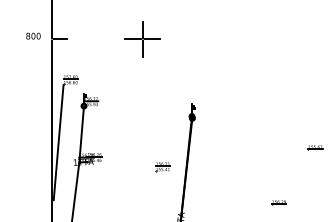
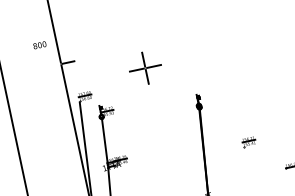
text: (33, 35) -> (39, 44), moved
part: (142, 39) -> (145, 68), moved
part: (162, 167) -> (248, 142), moved

